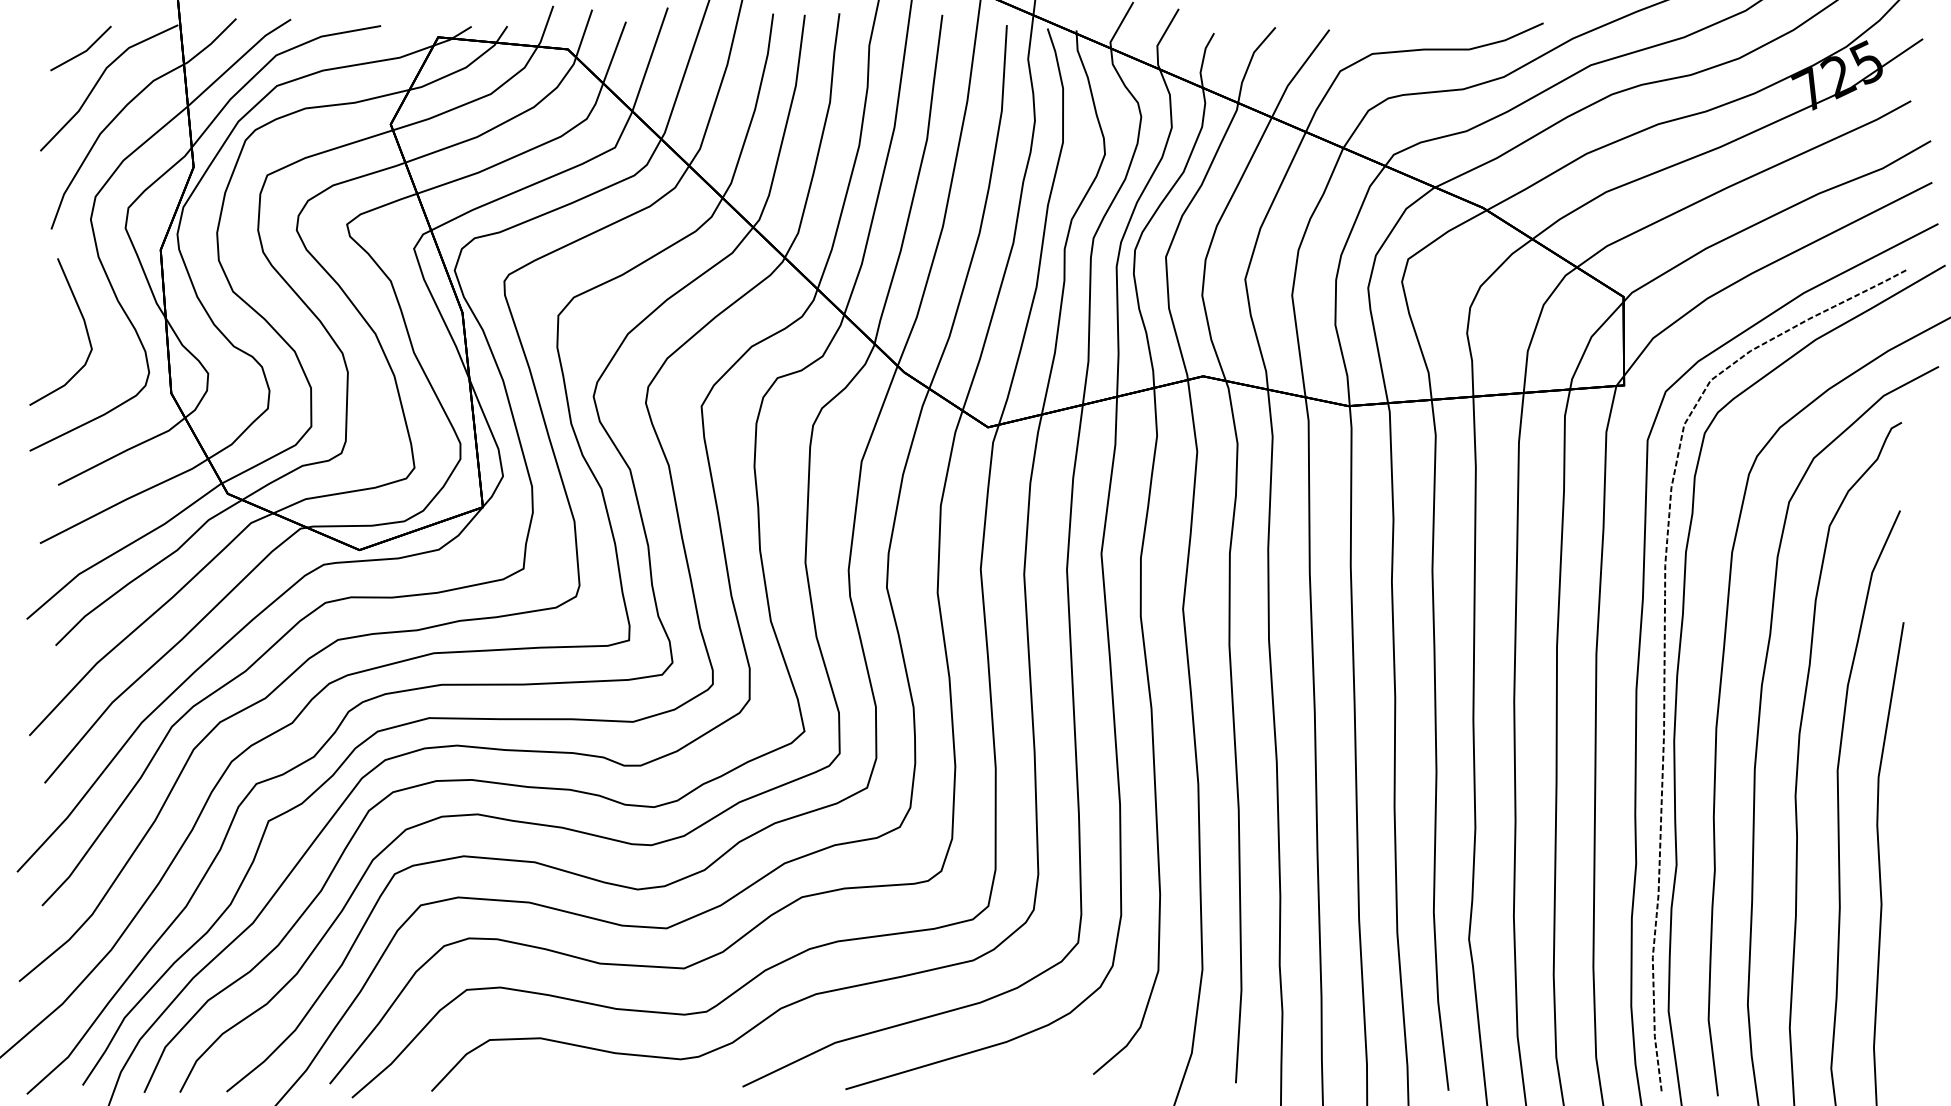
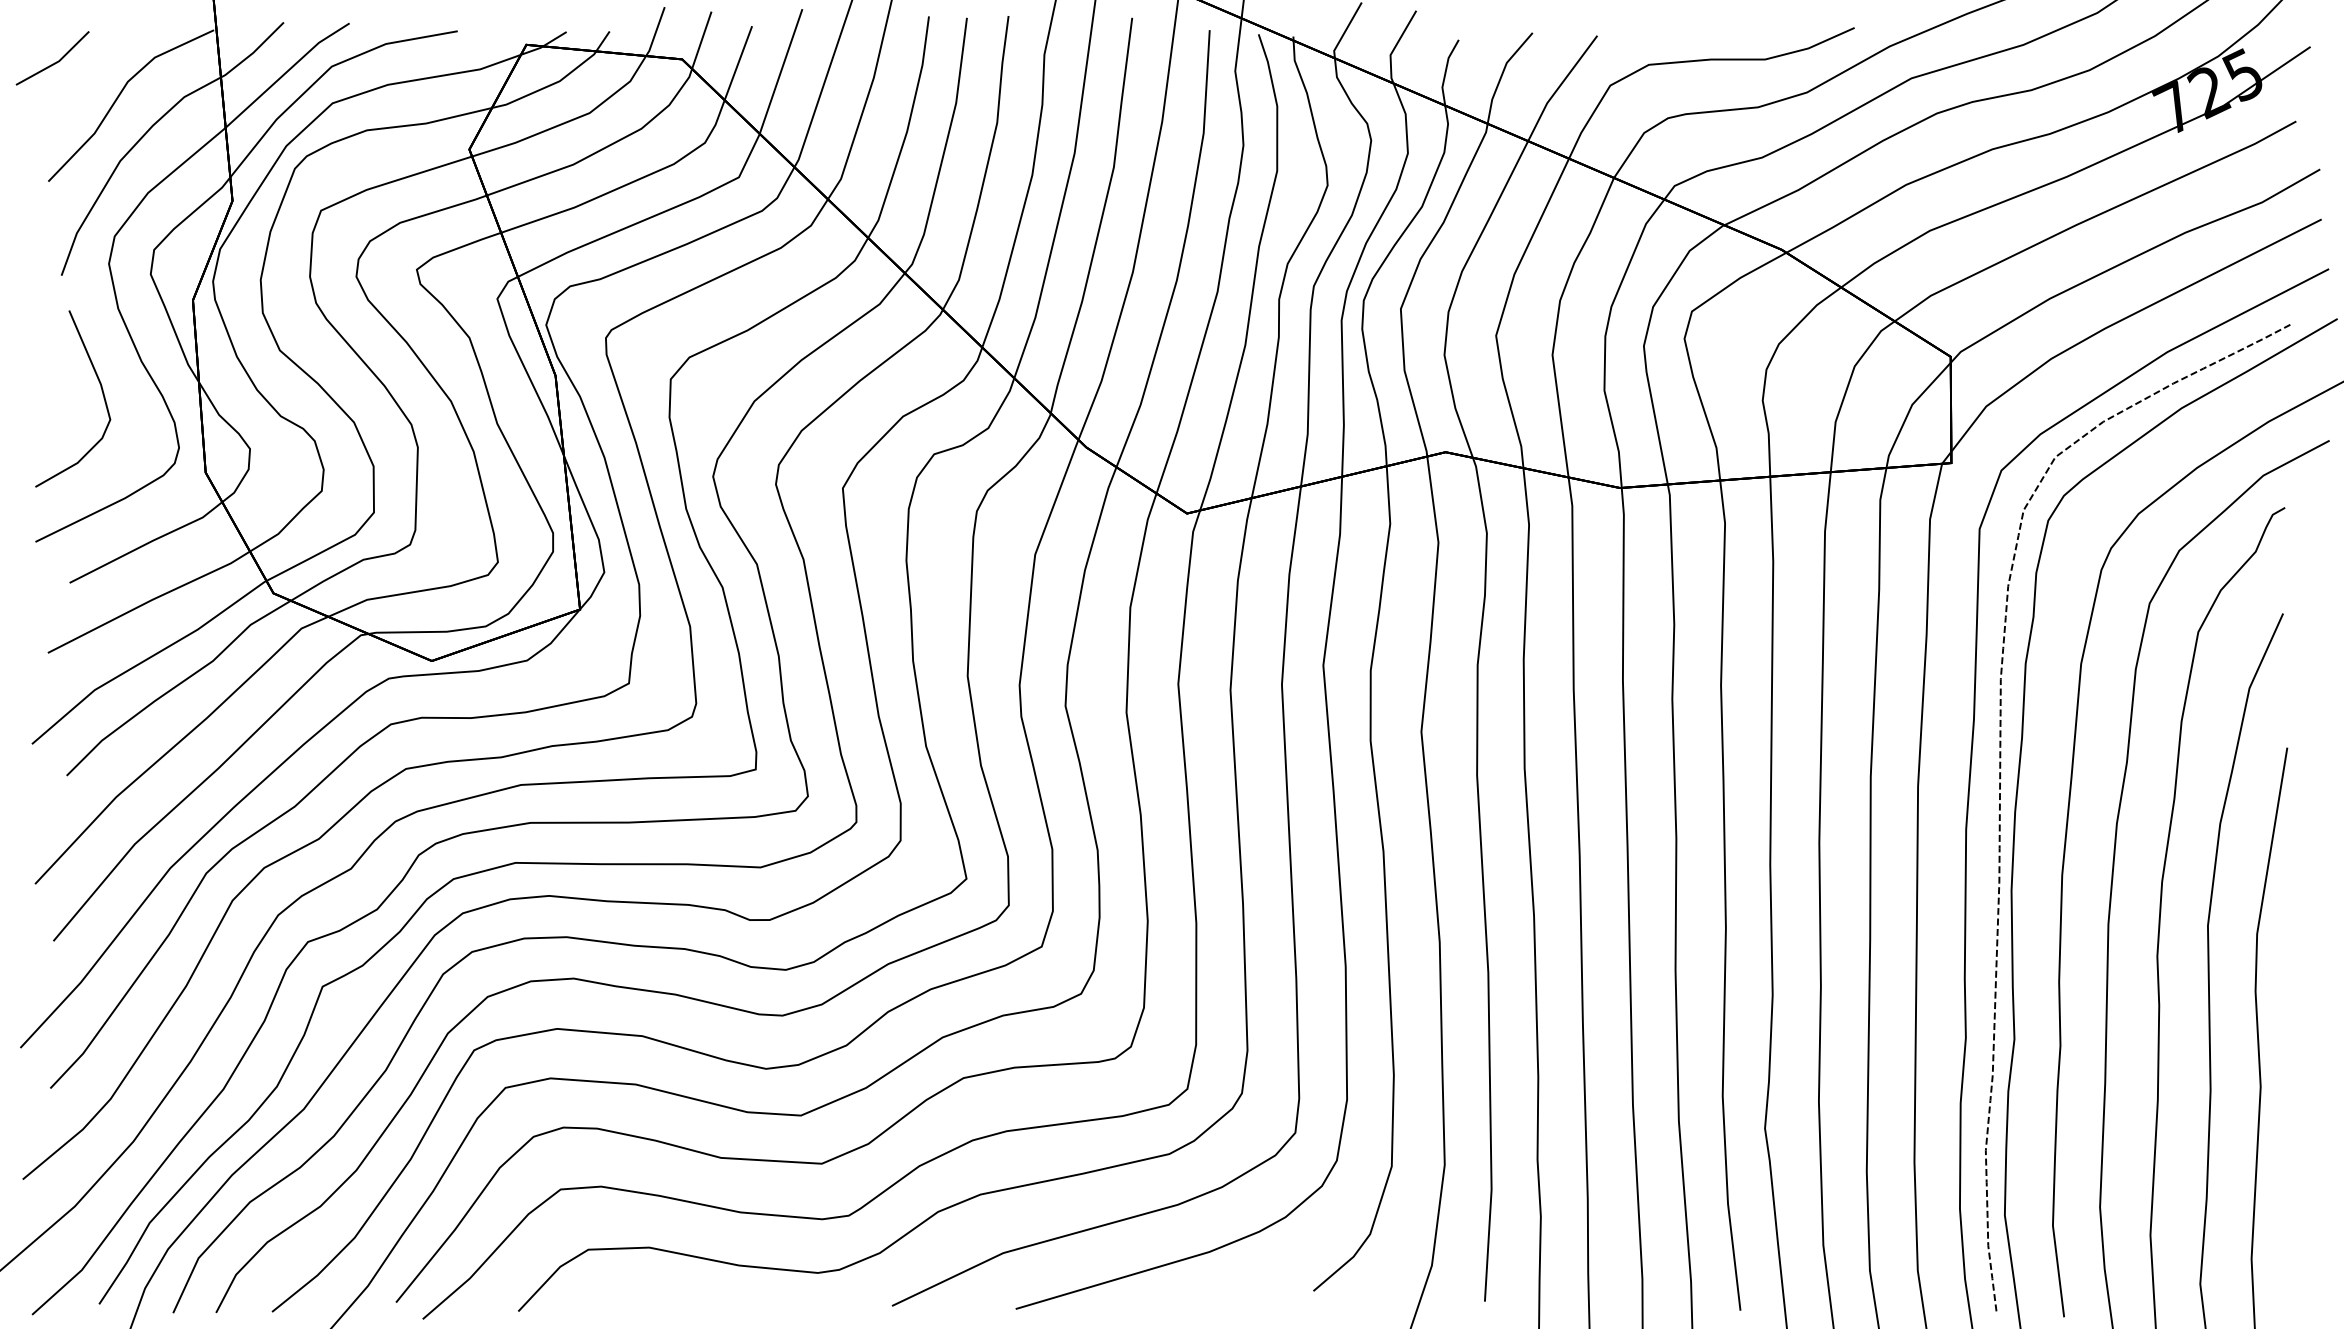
part: (80, 48) -> (52, 58), moved

